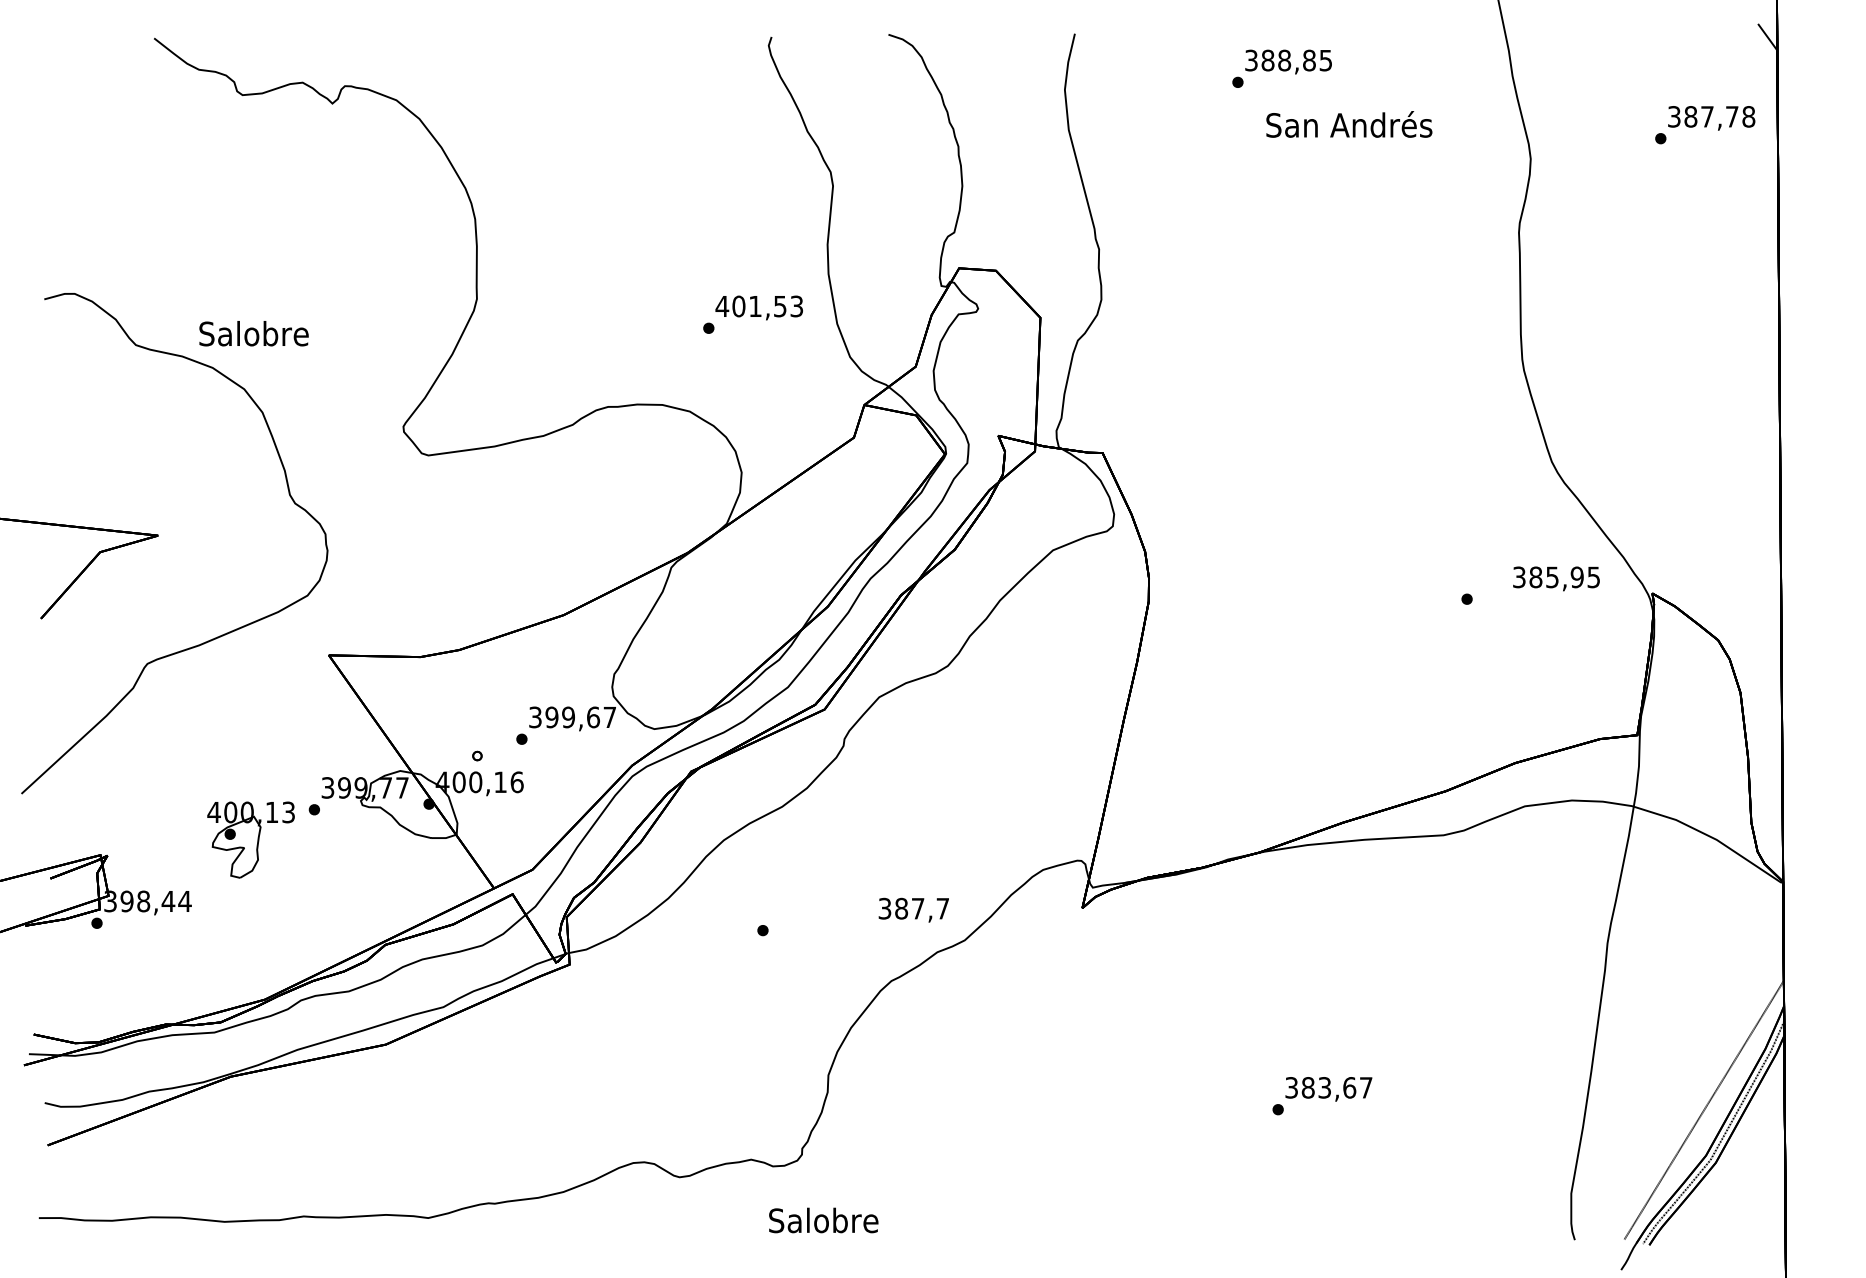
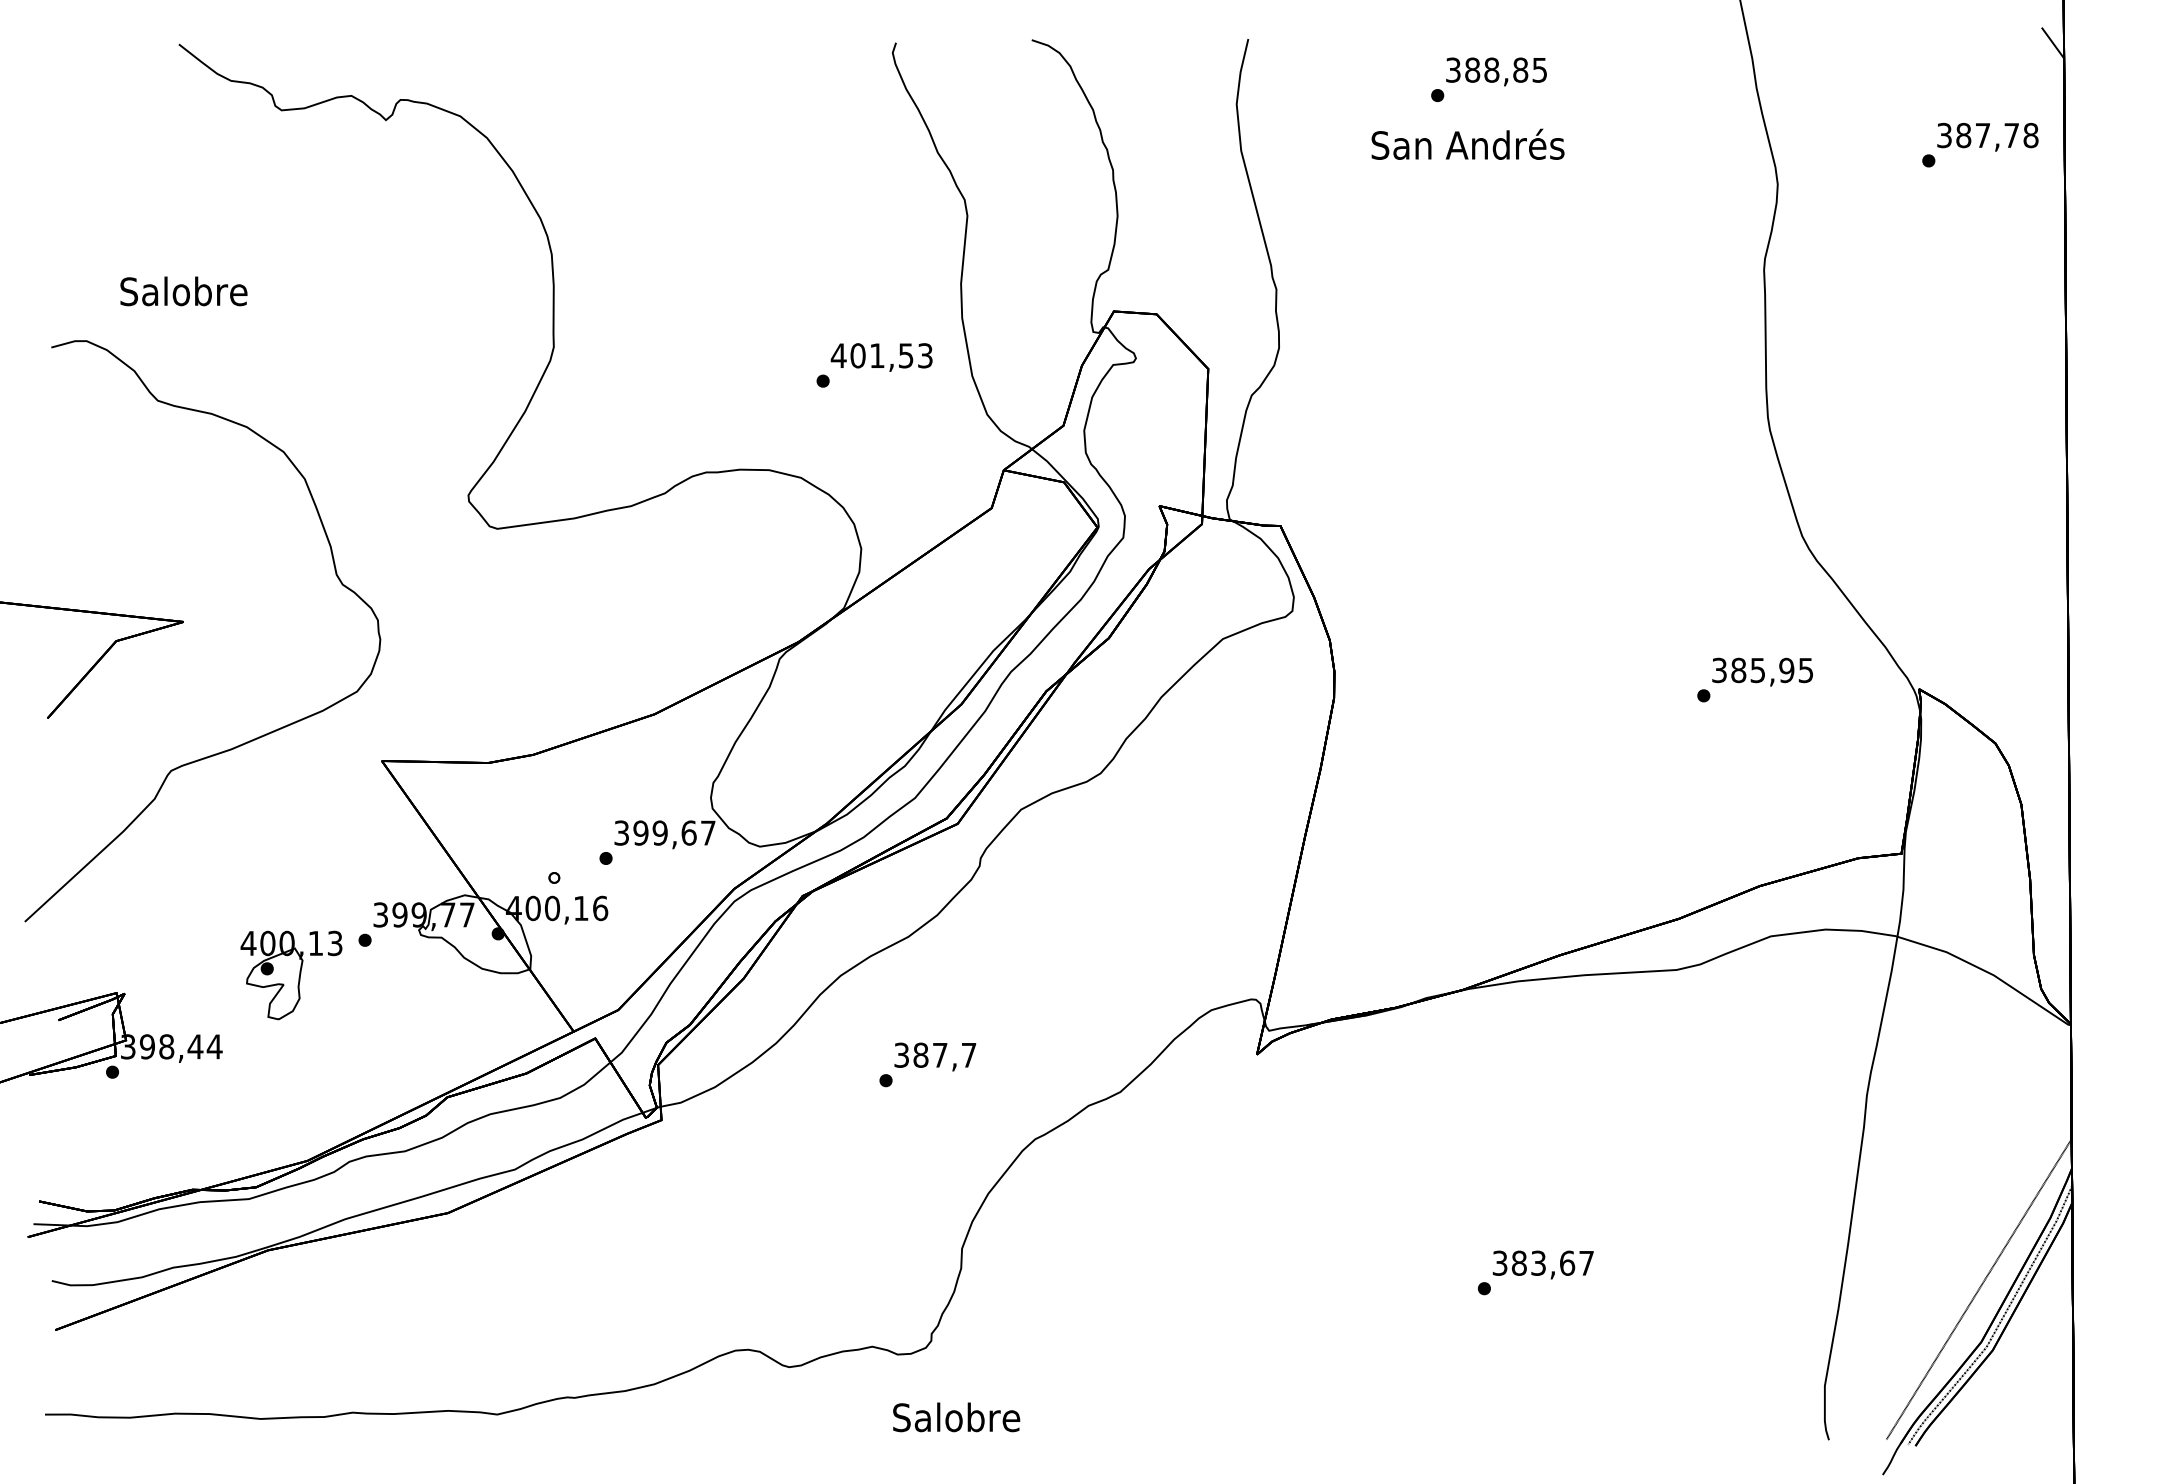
text: (1348, 123) -> (1467, 143), moved
text: (253, 333) -> (183, 291), moved
text: (1556, 578) -> (1762, 671), moved
text: (914, 909) -> (935, 1056), moved

